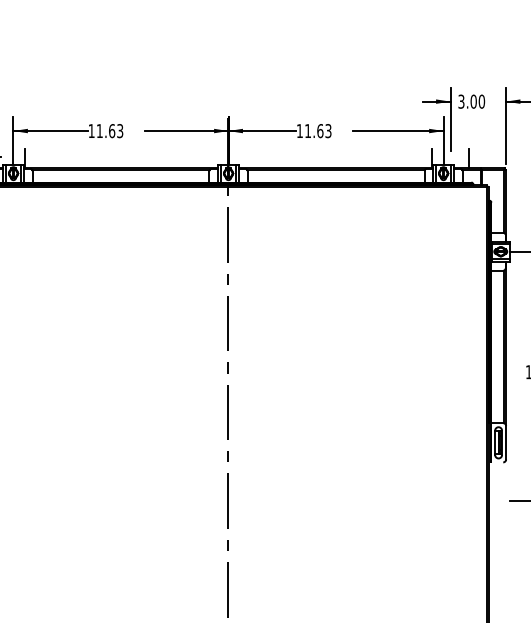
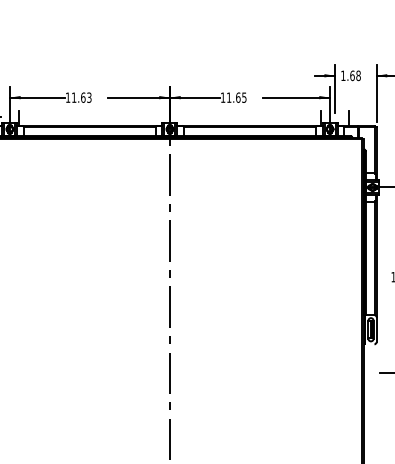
text: (471, 101) -> (350, 75), 3.00 -> 1.68
text: (328, 129) -> (244, 96), 11.63 -> 11.65

